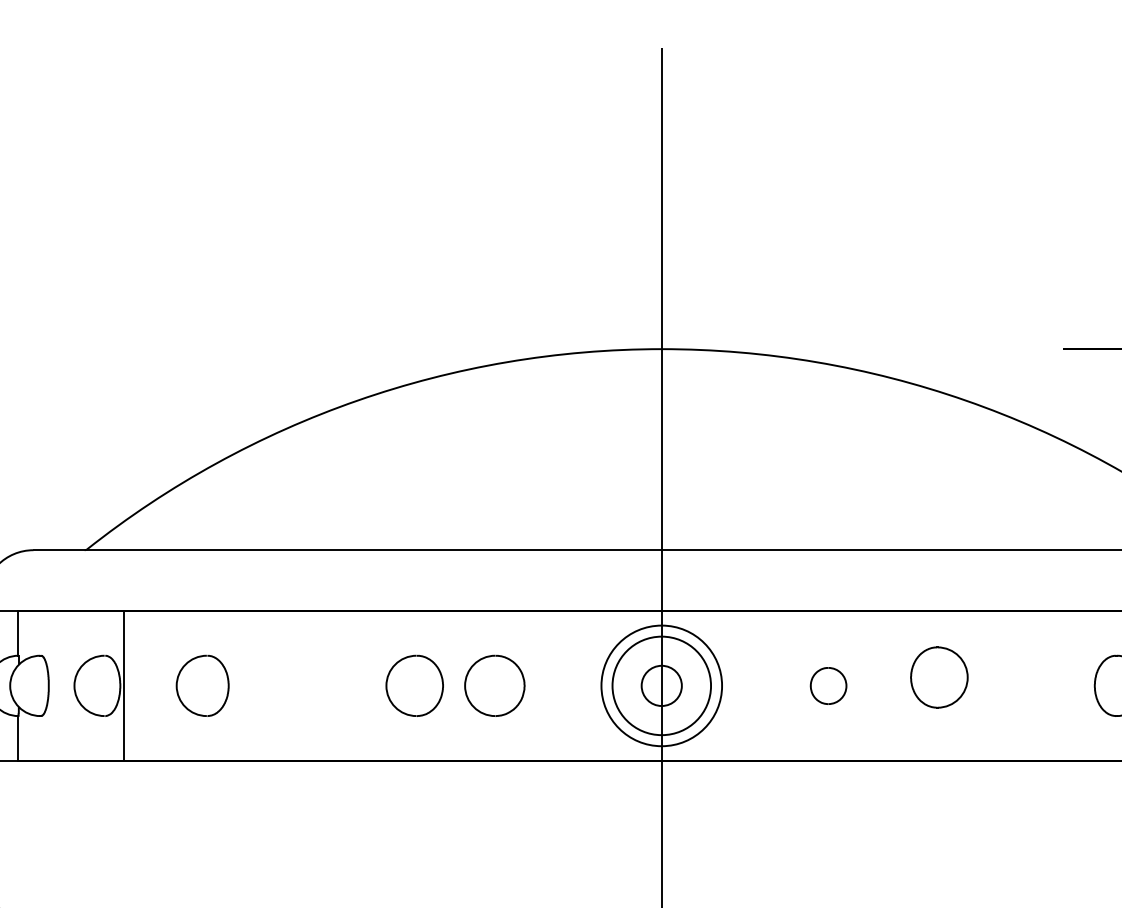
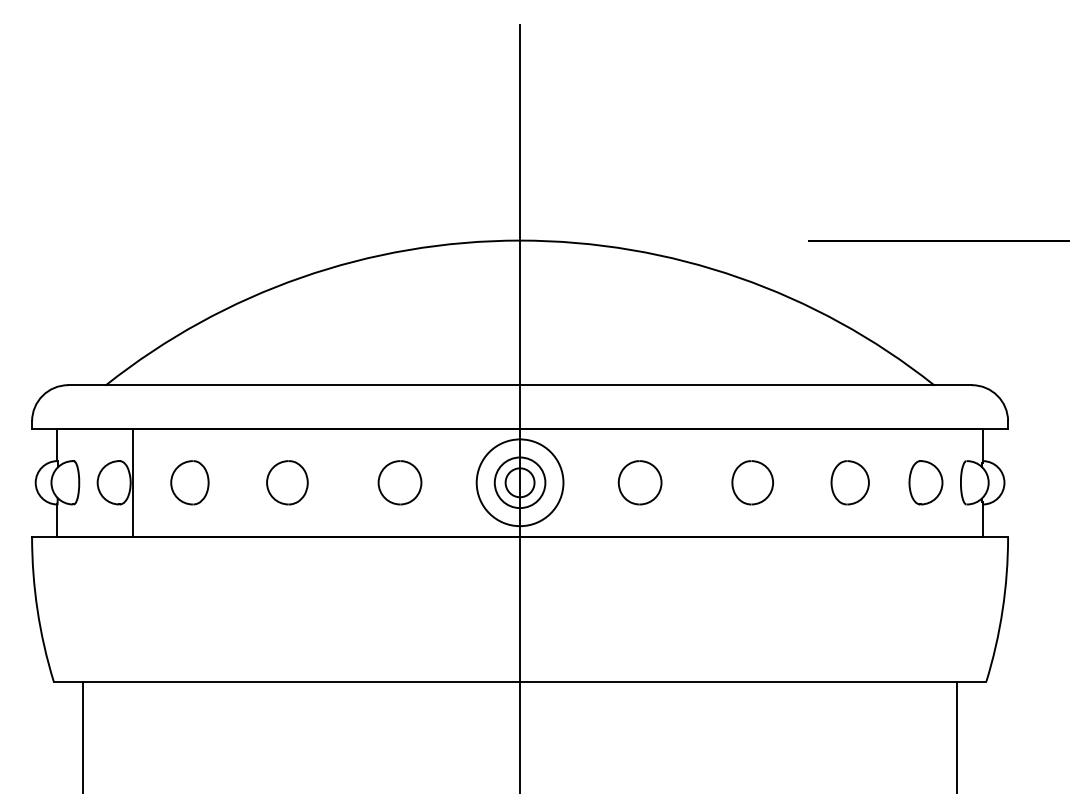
part: (939, 677) -> (752, 482), moved
part: (414, 685) -> (287, 482), moved
circle: (660, 685) -> (519, 482), size x0.71
part: (827, 685) -> (639, 482), size x1.67

